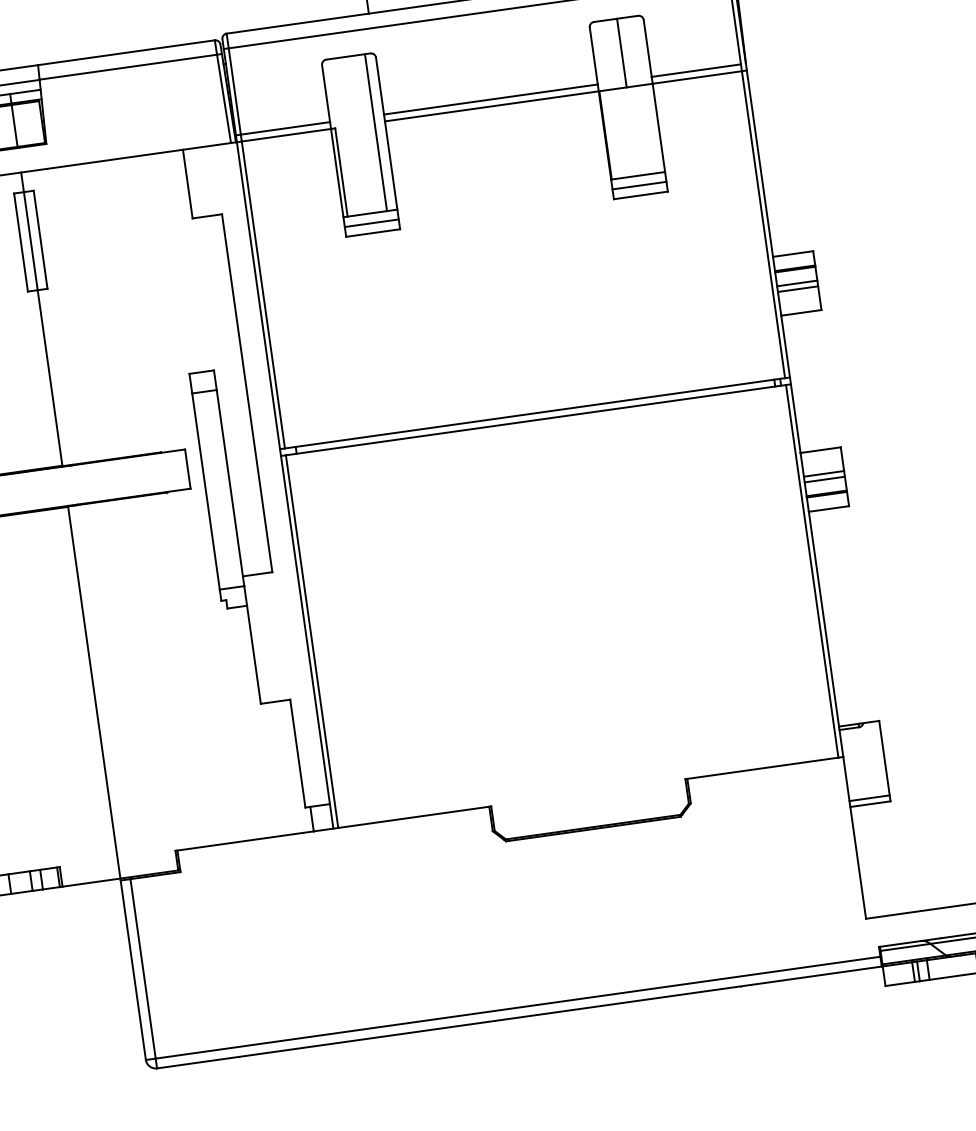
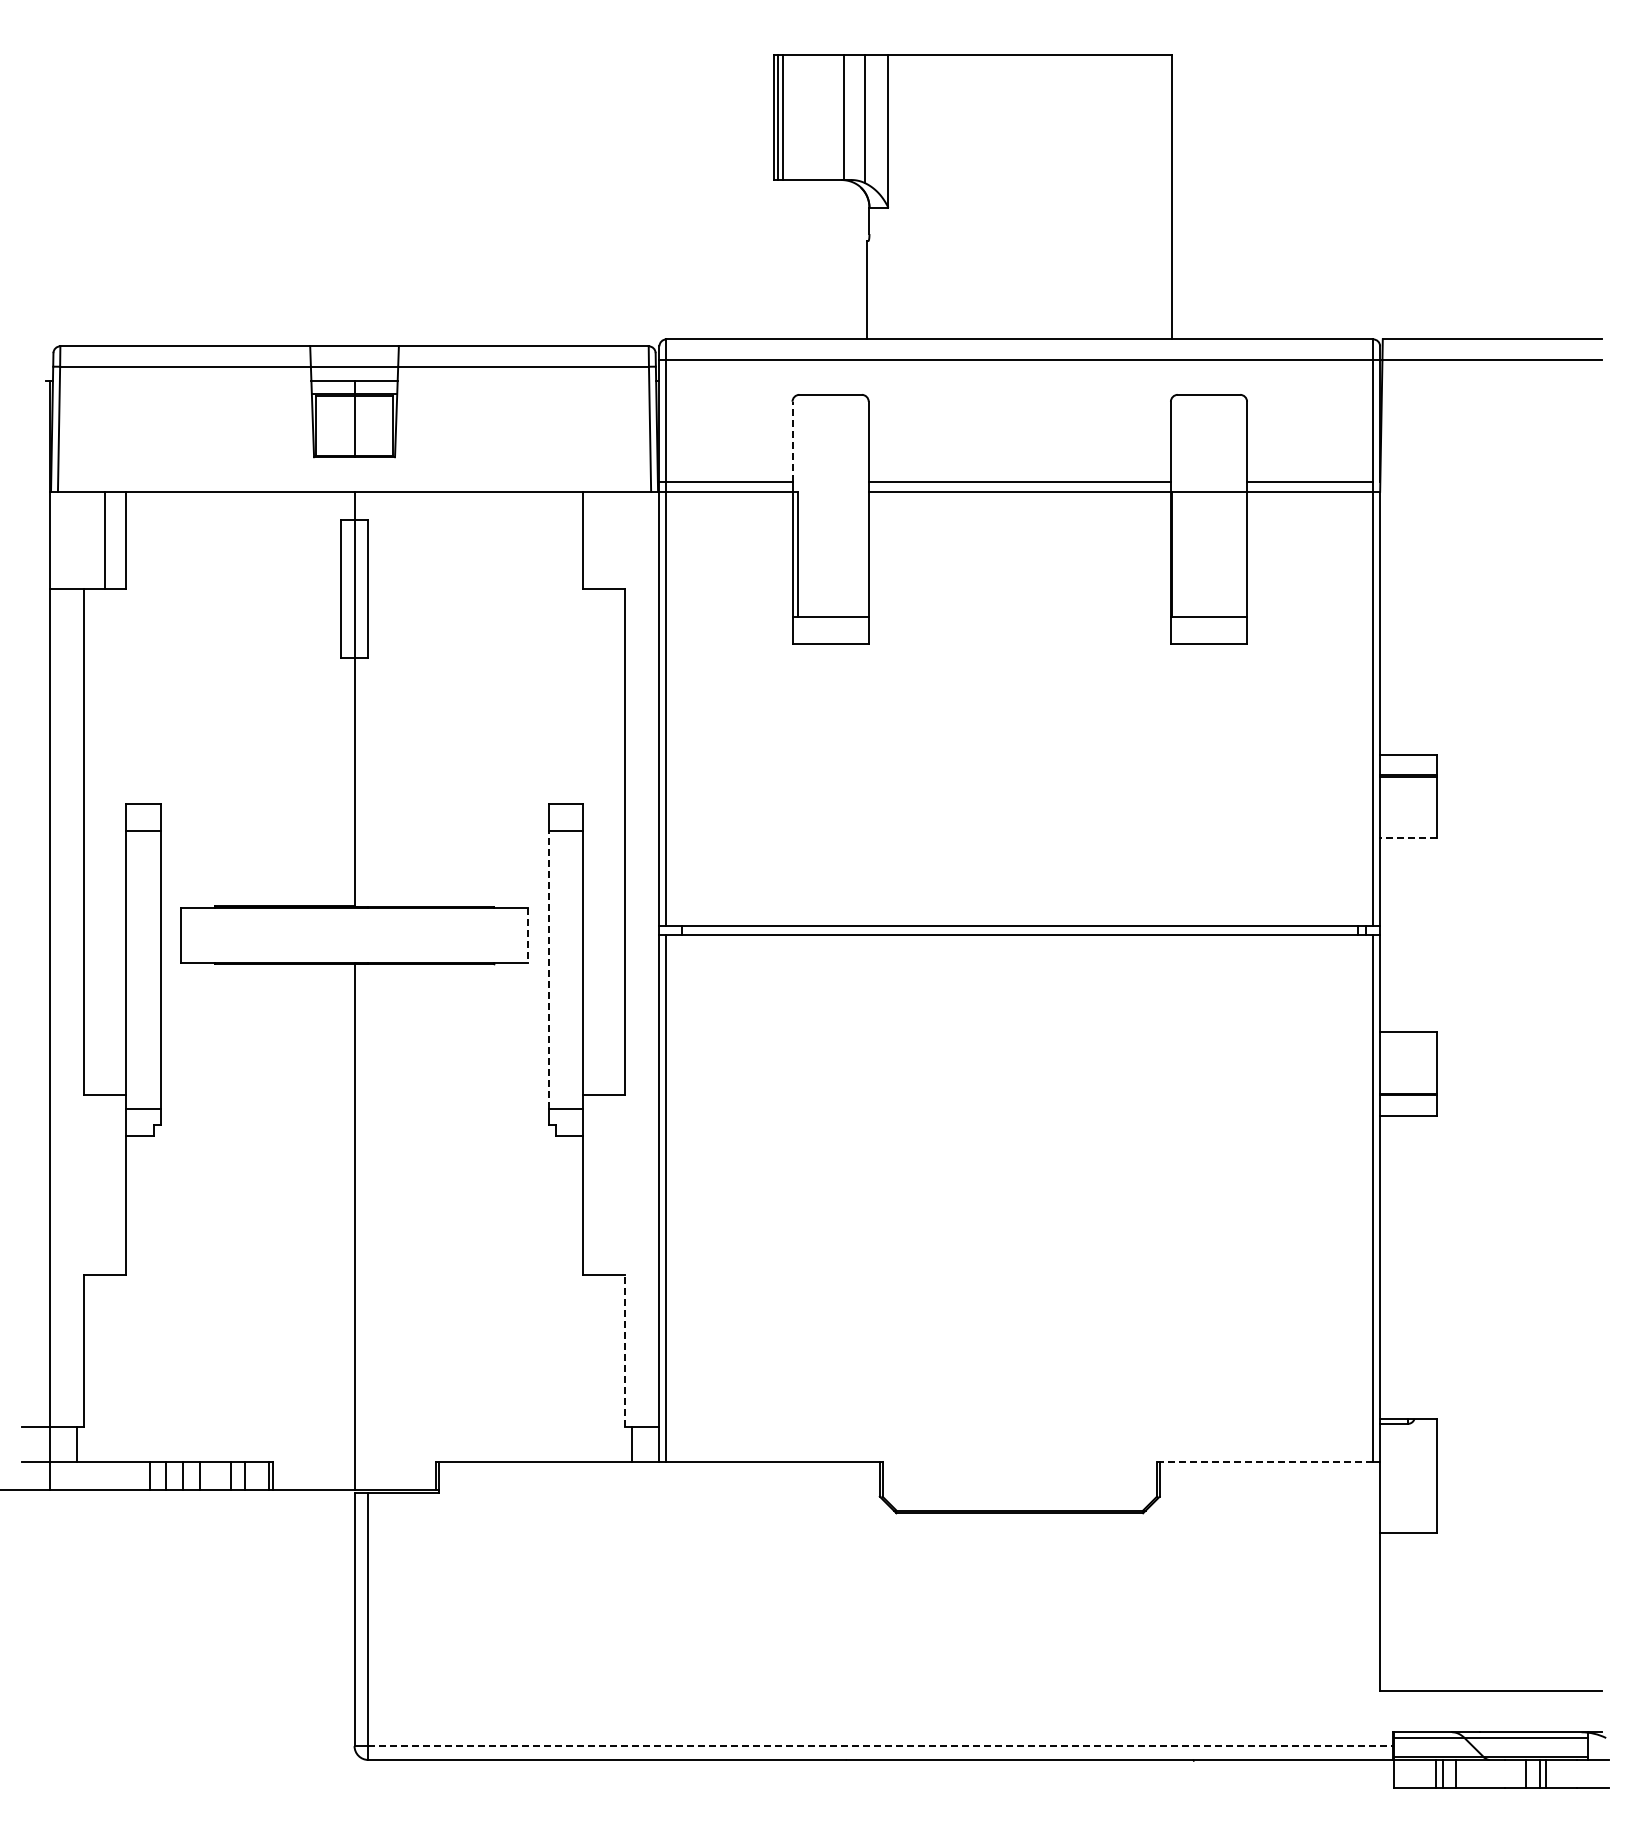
line: (621, 52) -> (1210, 442), removed
line: (326, 93) -> (792, 441), solid -> dashed
line: (376, 132) -> (854, 505), removed
line: (639, 185) -> (1208, 630), removed
line: (371, 223) -> (830, 630), removed
line: (797, 283) -> (1408, 796), removed
line: (797, 288) -> (1408, 804), removed
line: (801, 312) -> (1408, 838), solid -> dashed
line: (187, 469) -> (527, 935), solid -> dashed
line: (823, 473) -> (1408, 1065), removed
line: (824, 479) -> (1408, 1073), removed
line: (206, 491) -> (548, 970), solid -> dashed
line: (297, 753) -> (624, 1350), solid -> dashed
line: (762, 768) -> (1265, 1462), solid -> dashed
line: (869, 798) -> (1408, 1524), removed
line: (518, 1007) -> (881, 1746), solid -> dashed

